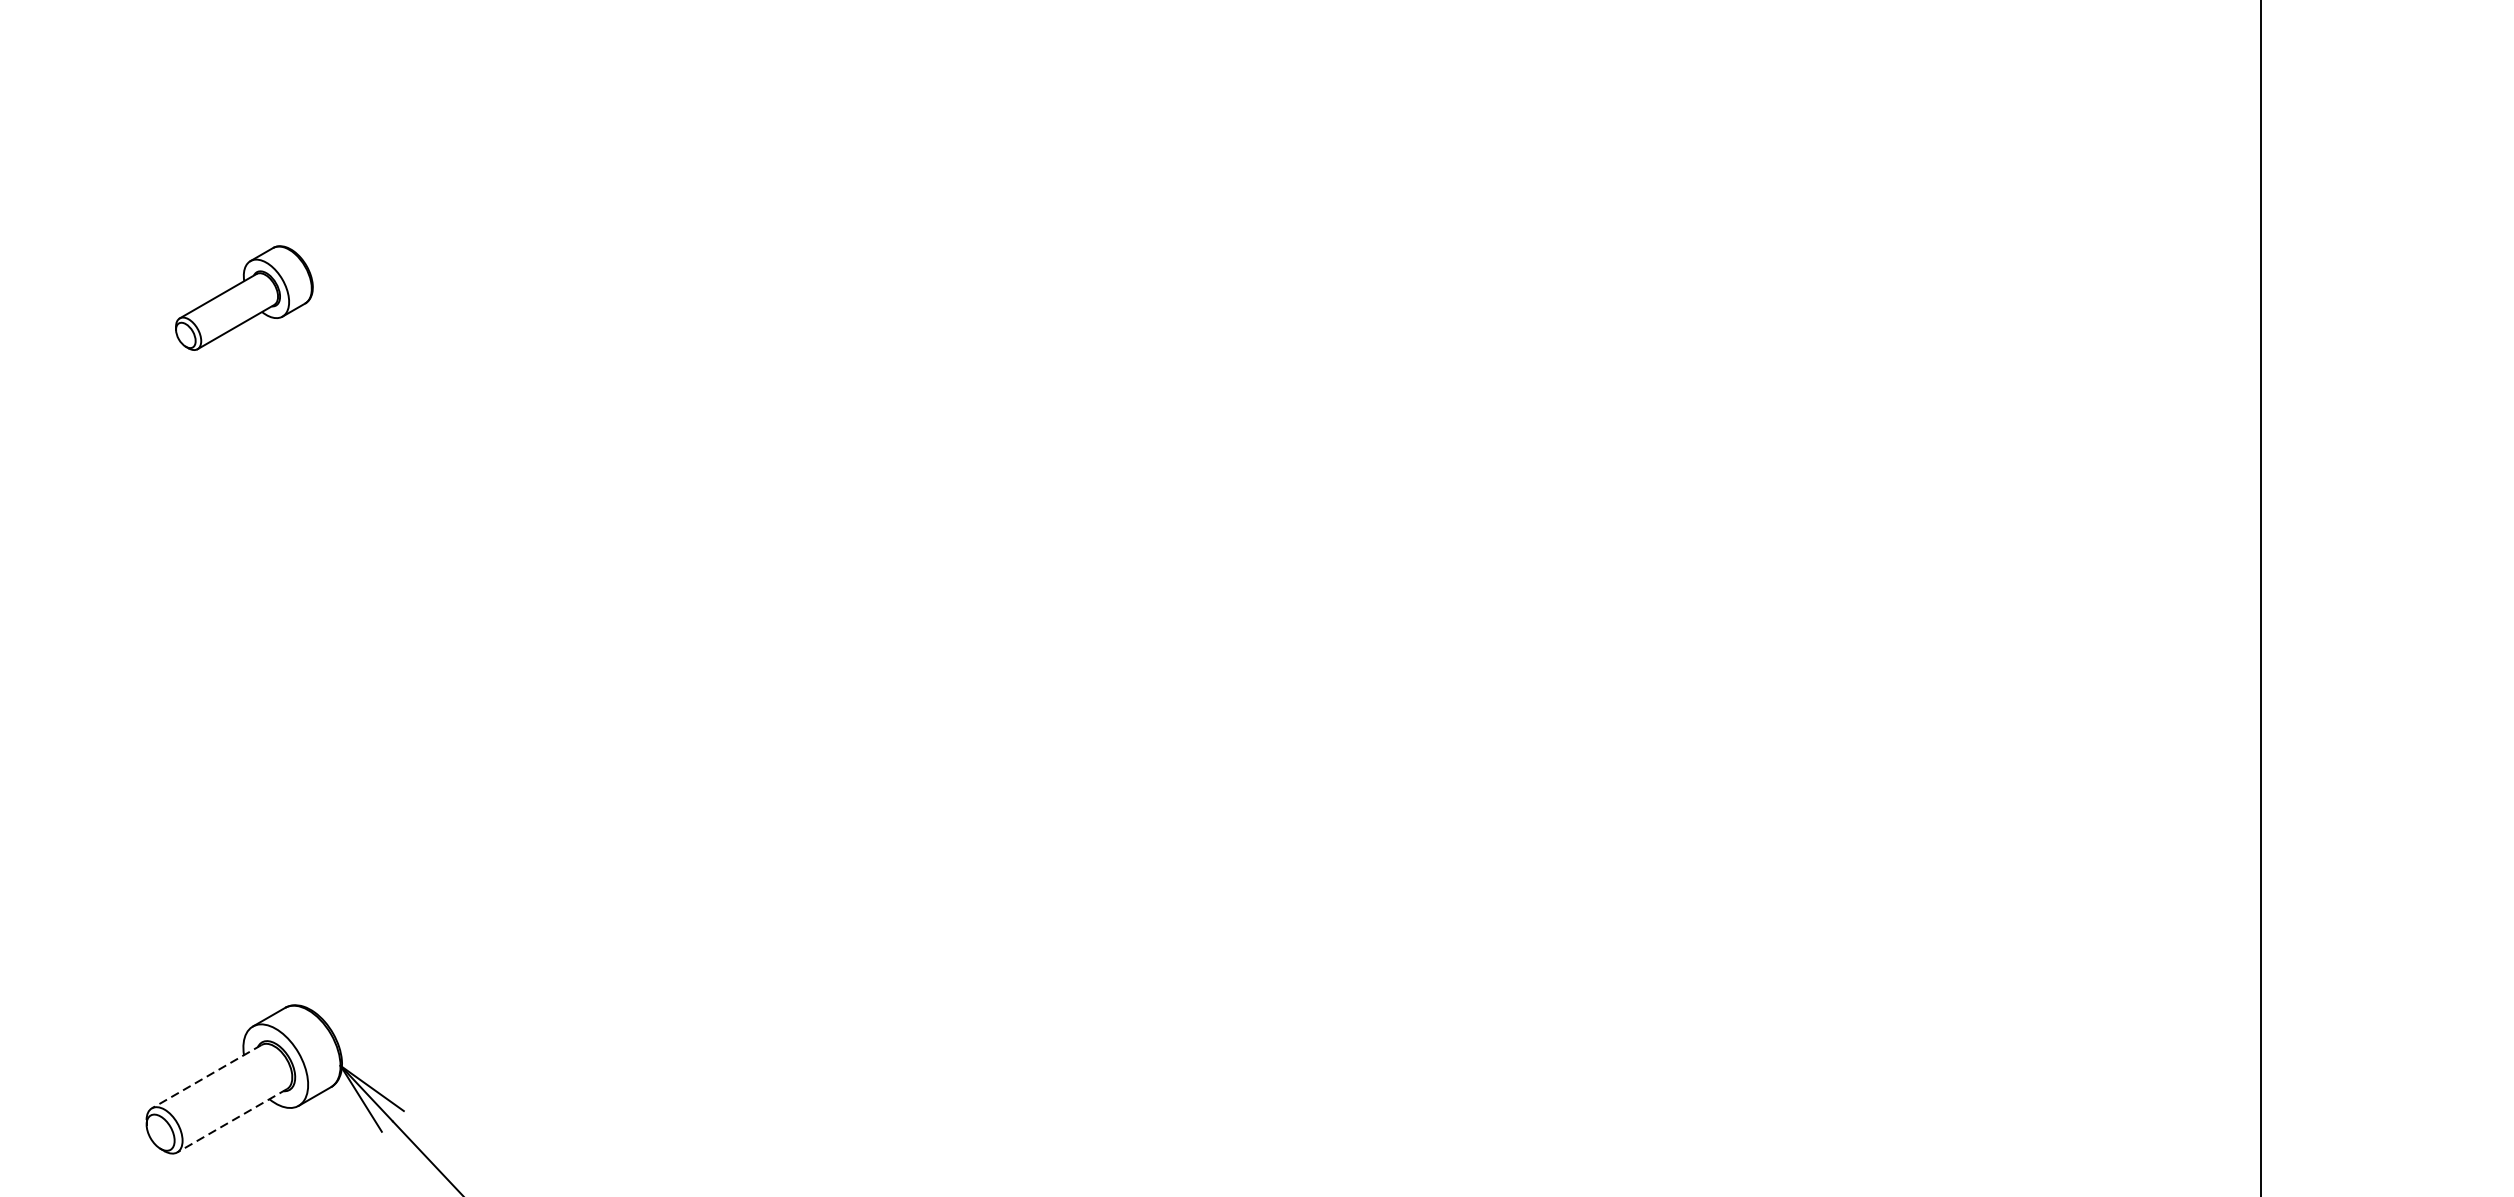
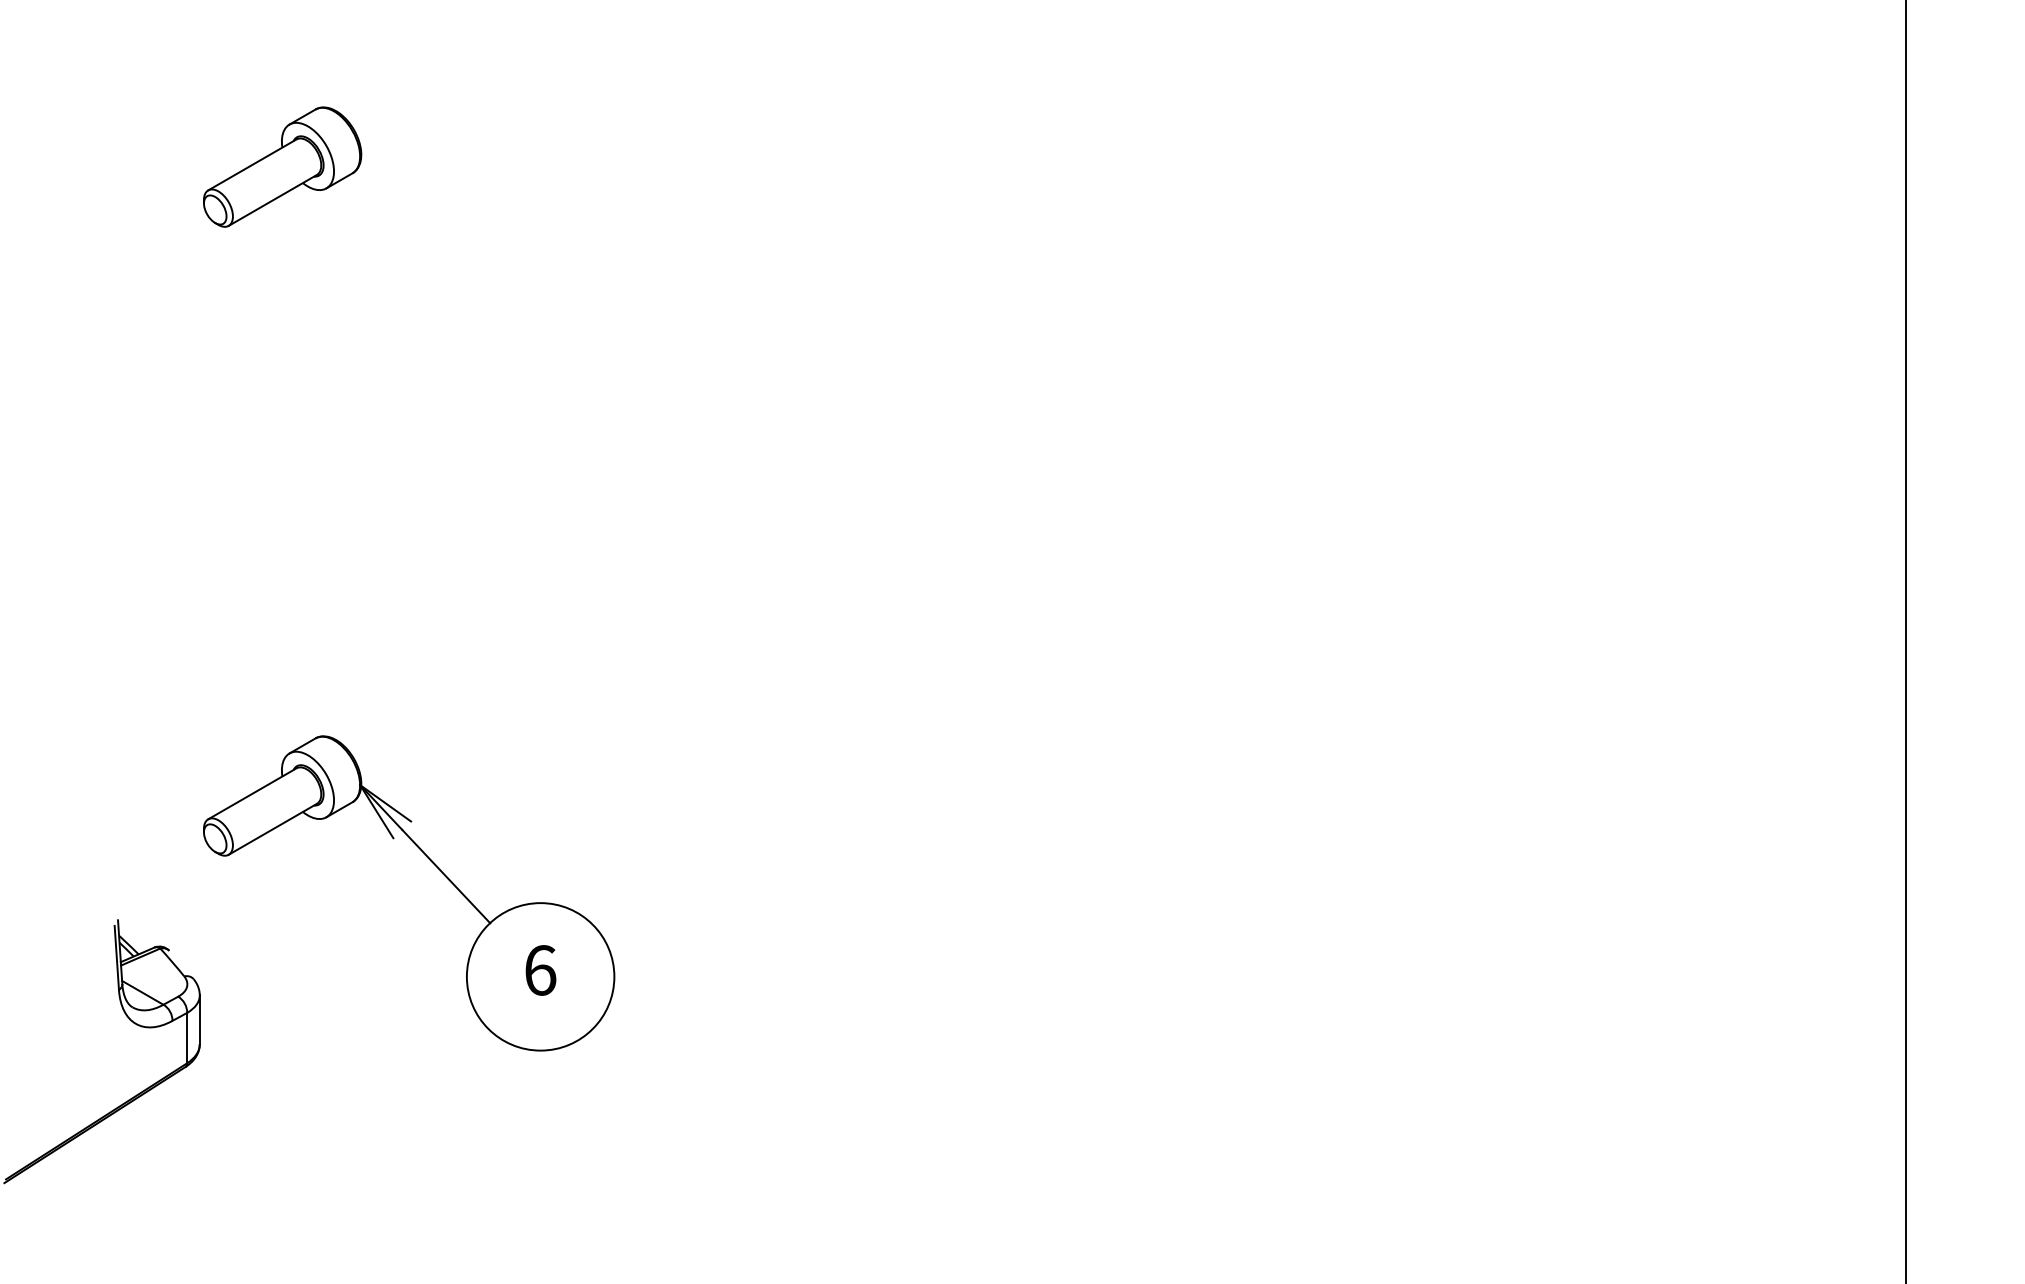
part: (244, 297) -> (282, 166), size x1.43
line: (205, 1077) -> (251, 794), dashed -> solid
line: (231, 1120) -> (272, 829), dashed -> solid

